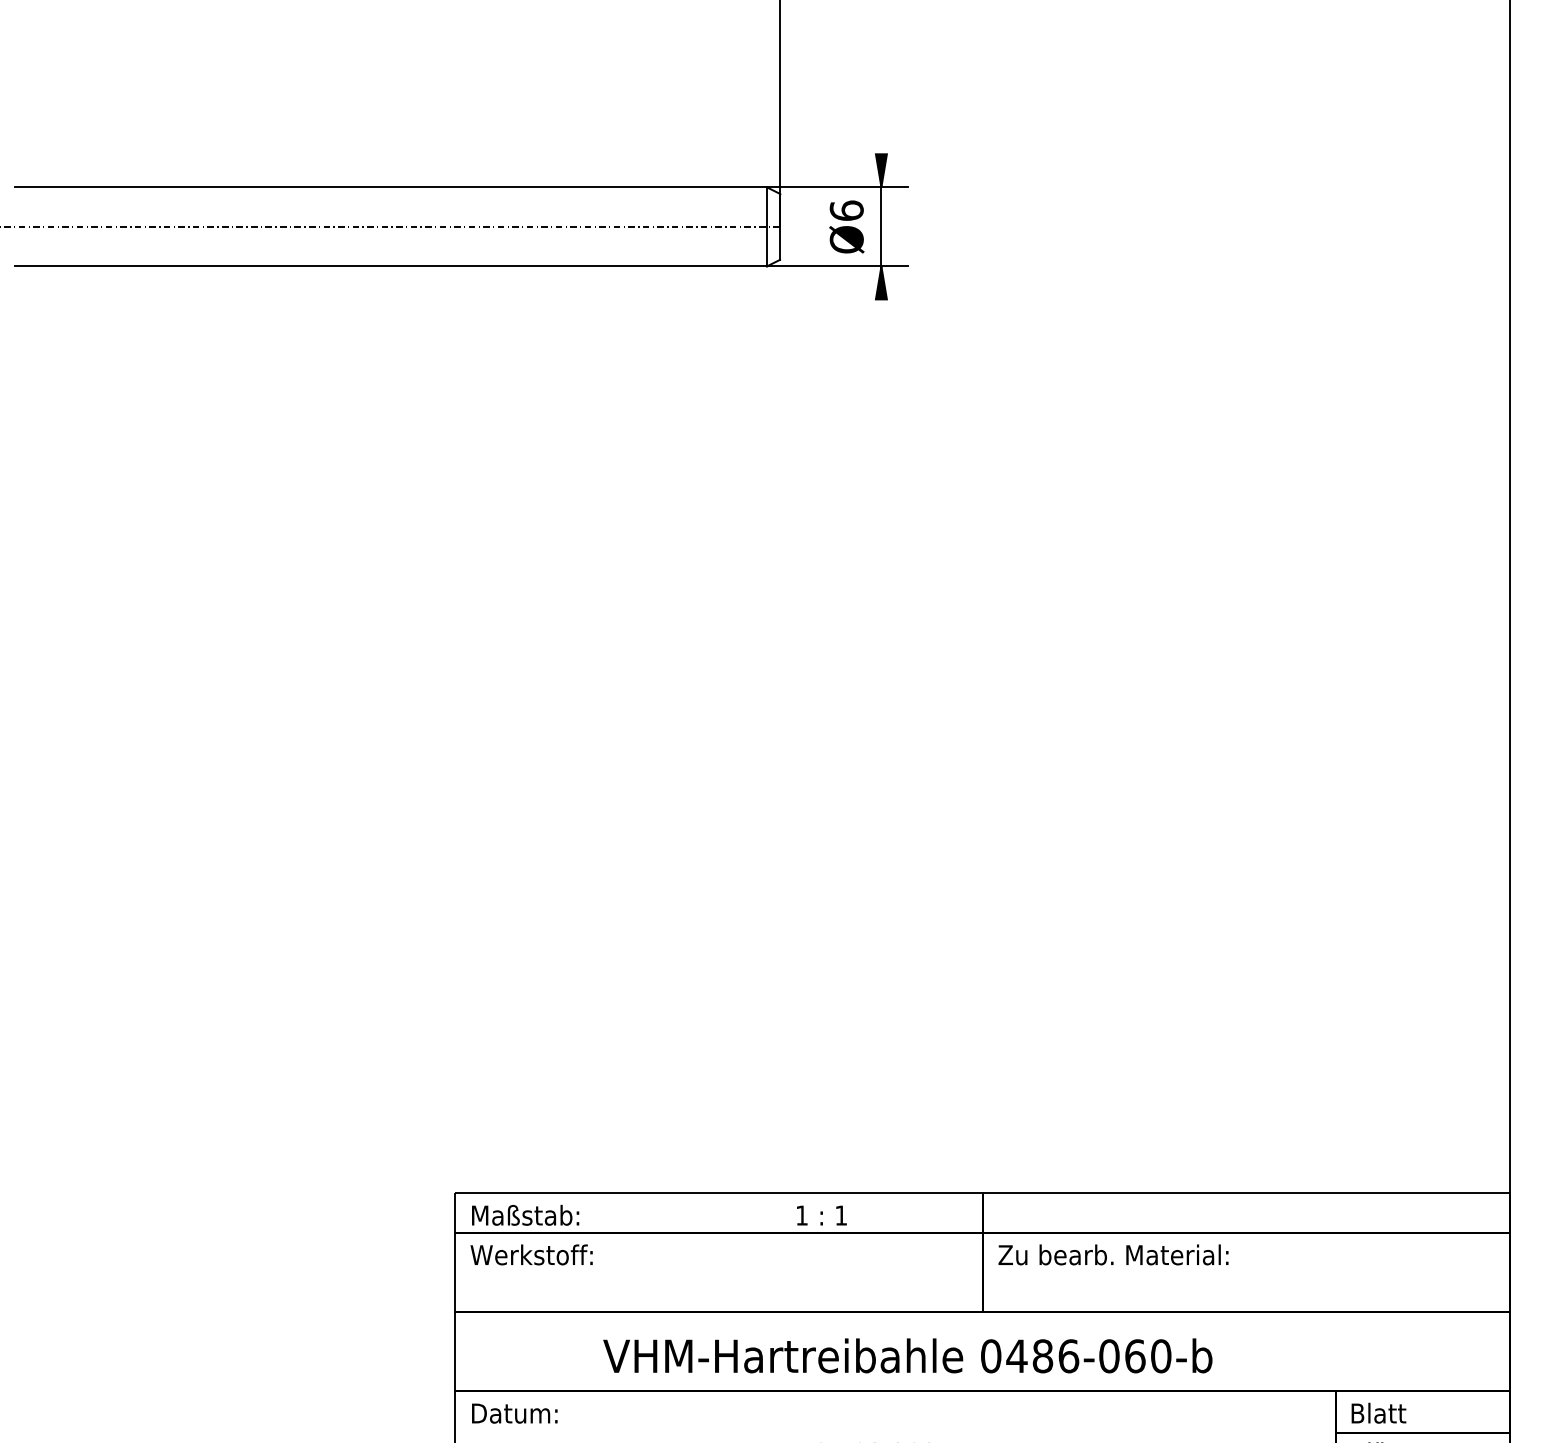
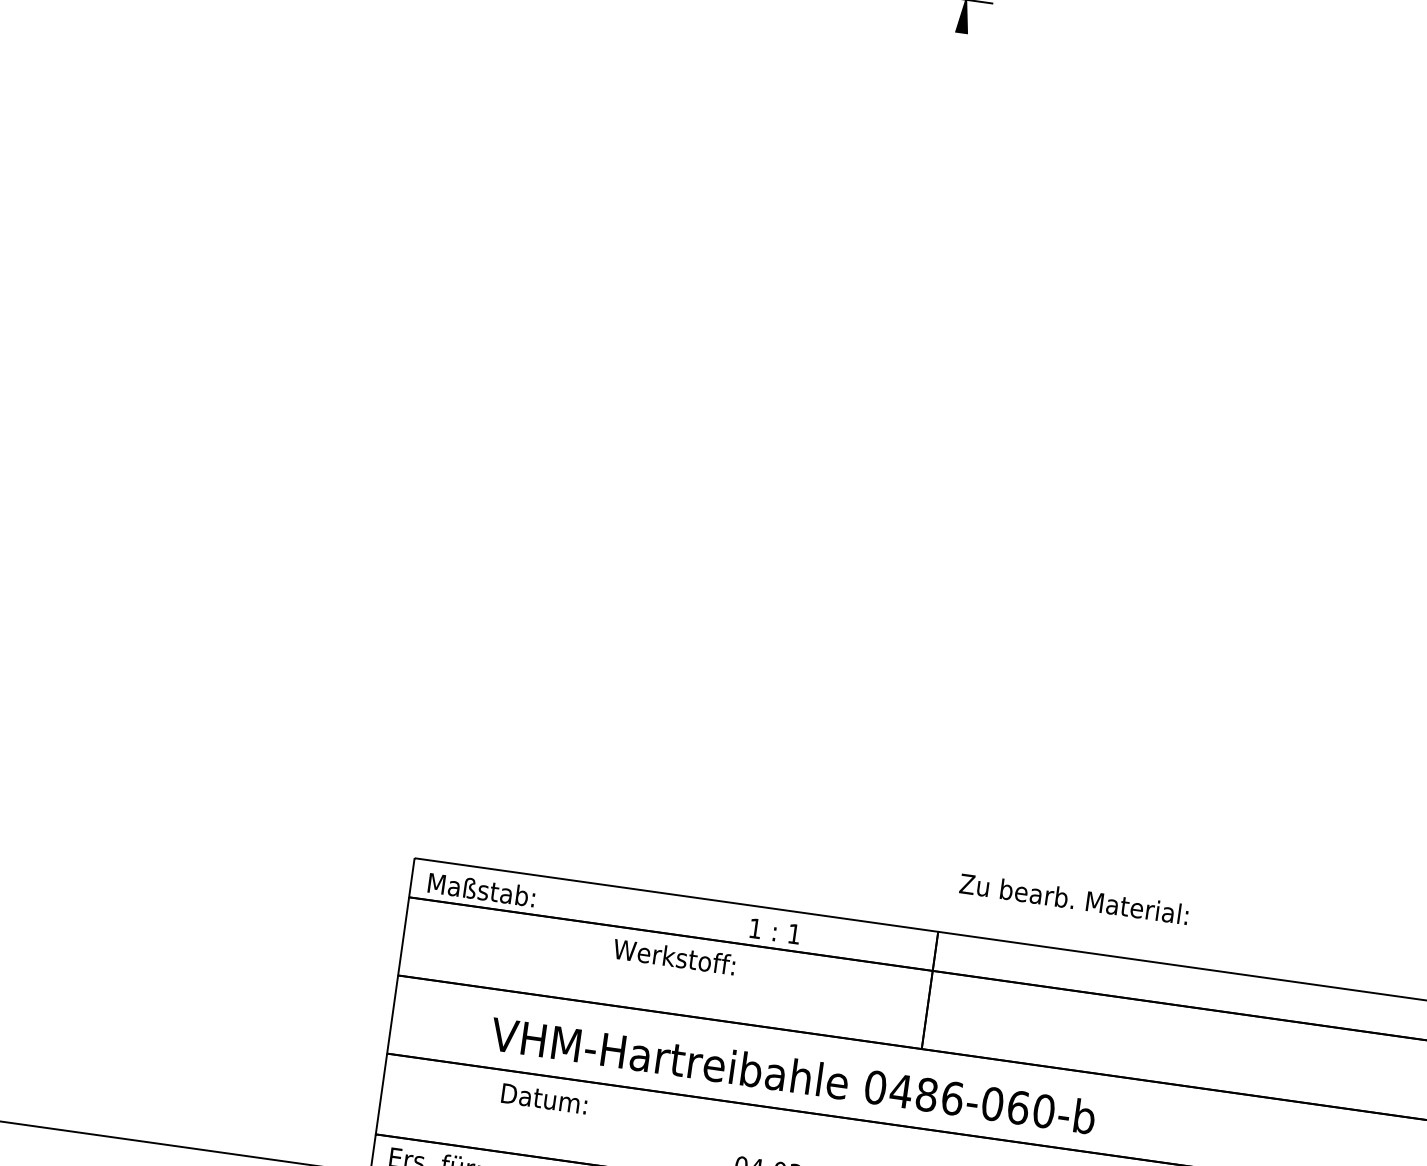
text: (531, 1254) -> (674, 956), moved
text: (1113, 1254) -> (1074, 898), moved
text: (907, 1355) -> (792, 1075), moved
text: (514, 1413) -> (544, 1098), moved

